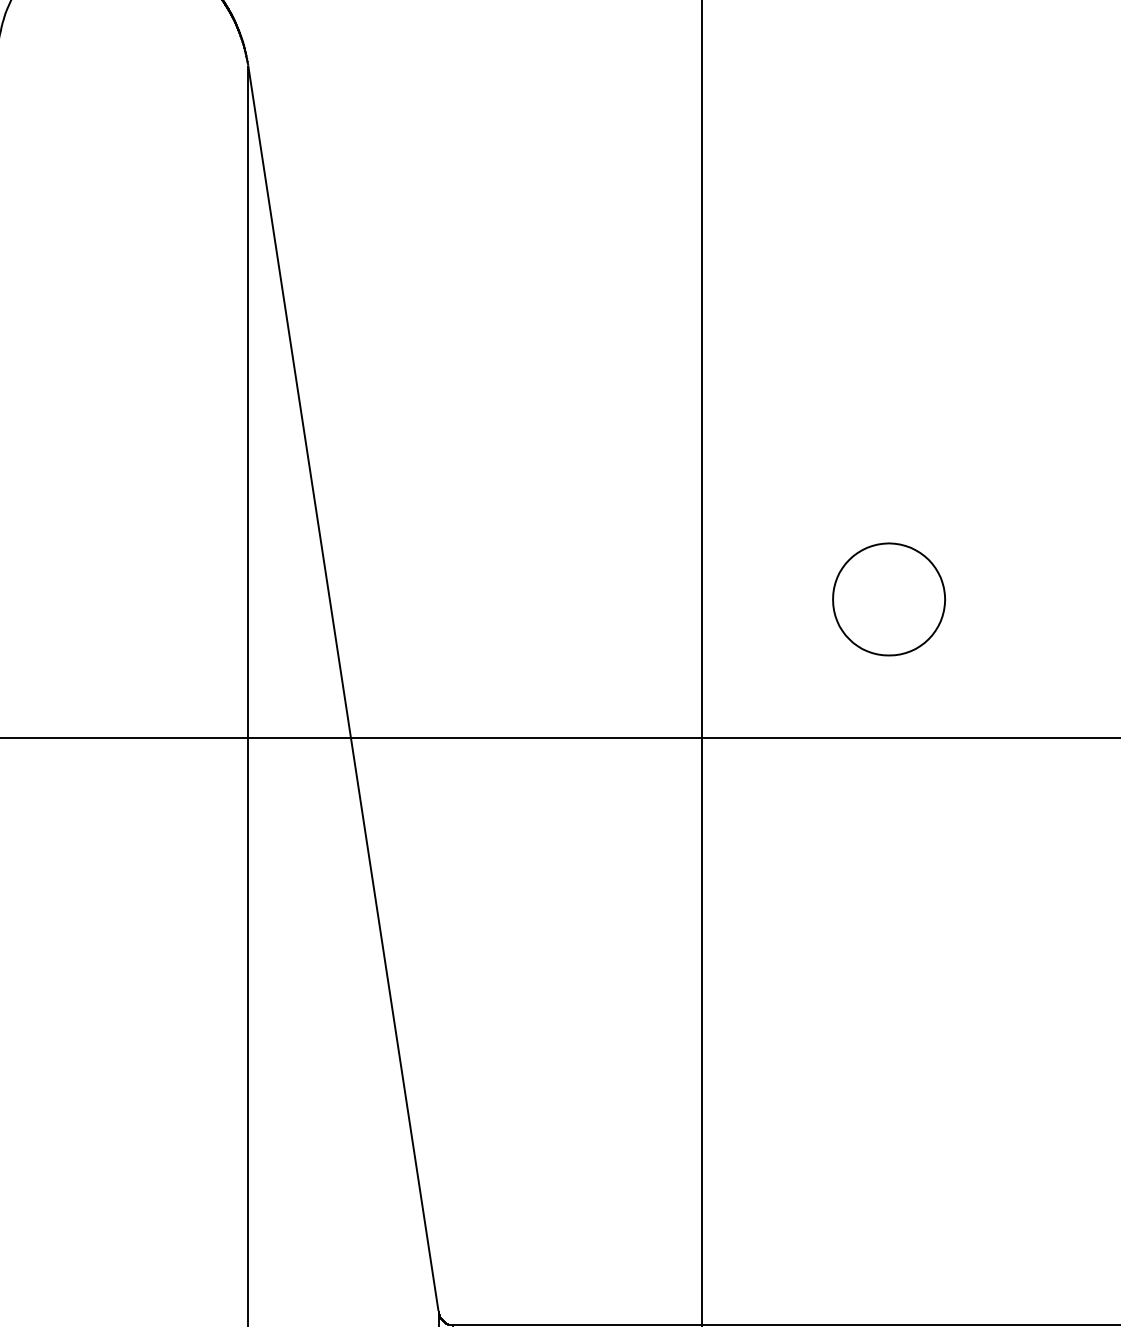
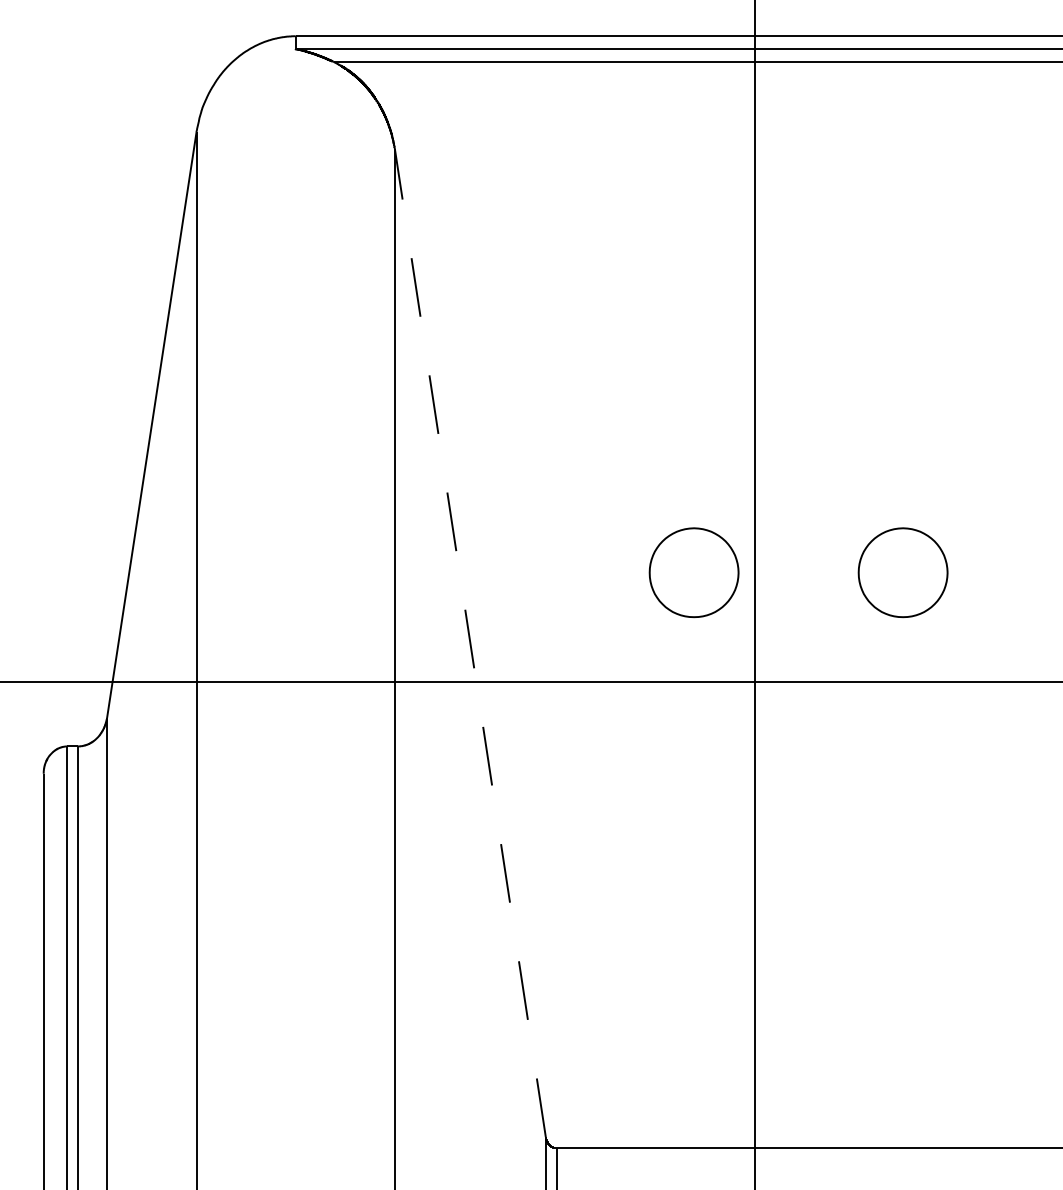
part: (624, 599) -> (693, 572), added
line: (343, 688) -> (470, 643), solid -> dashed

